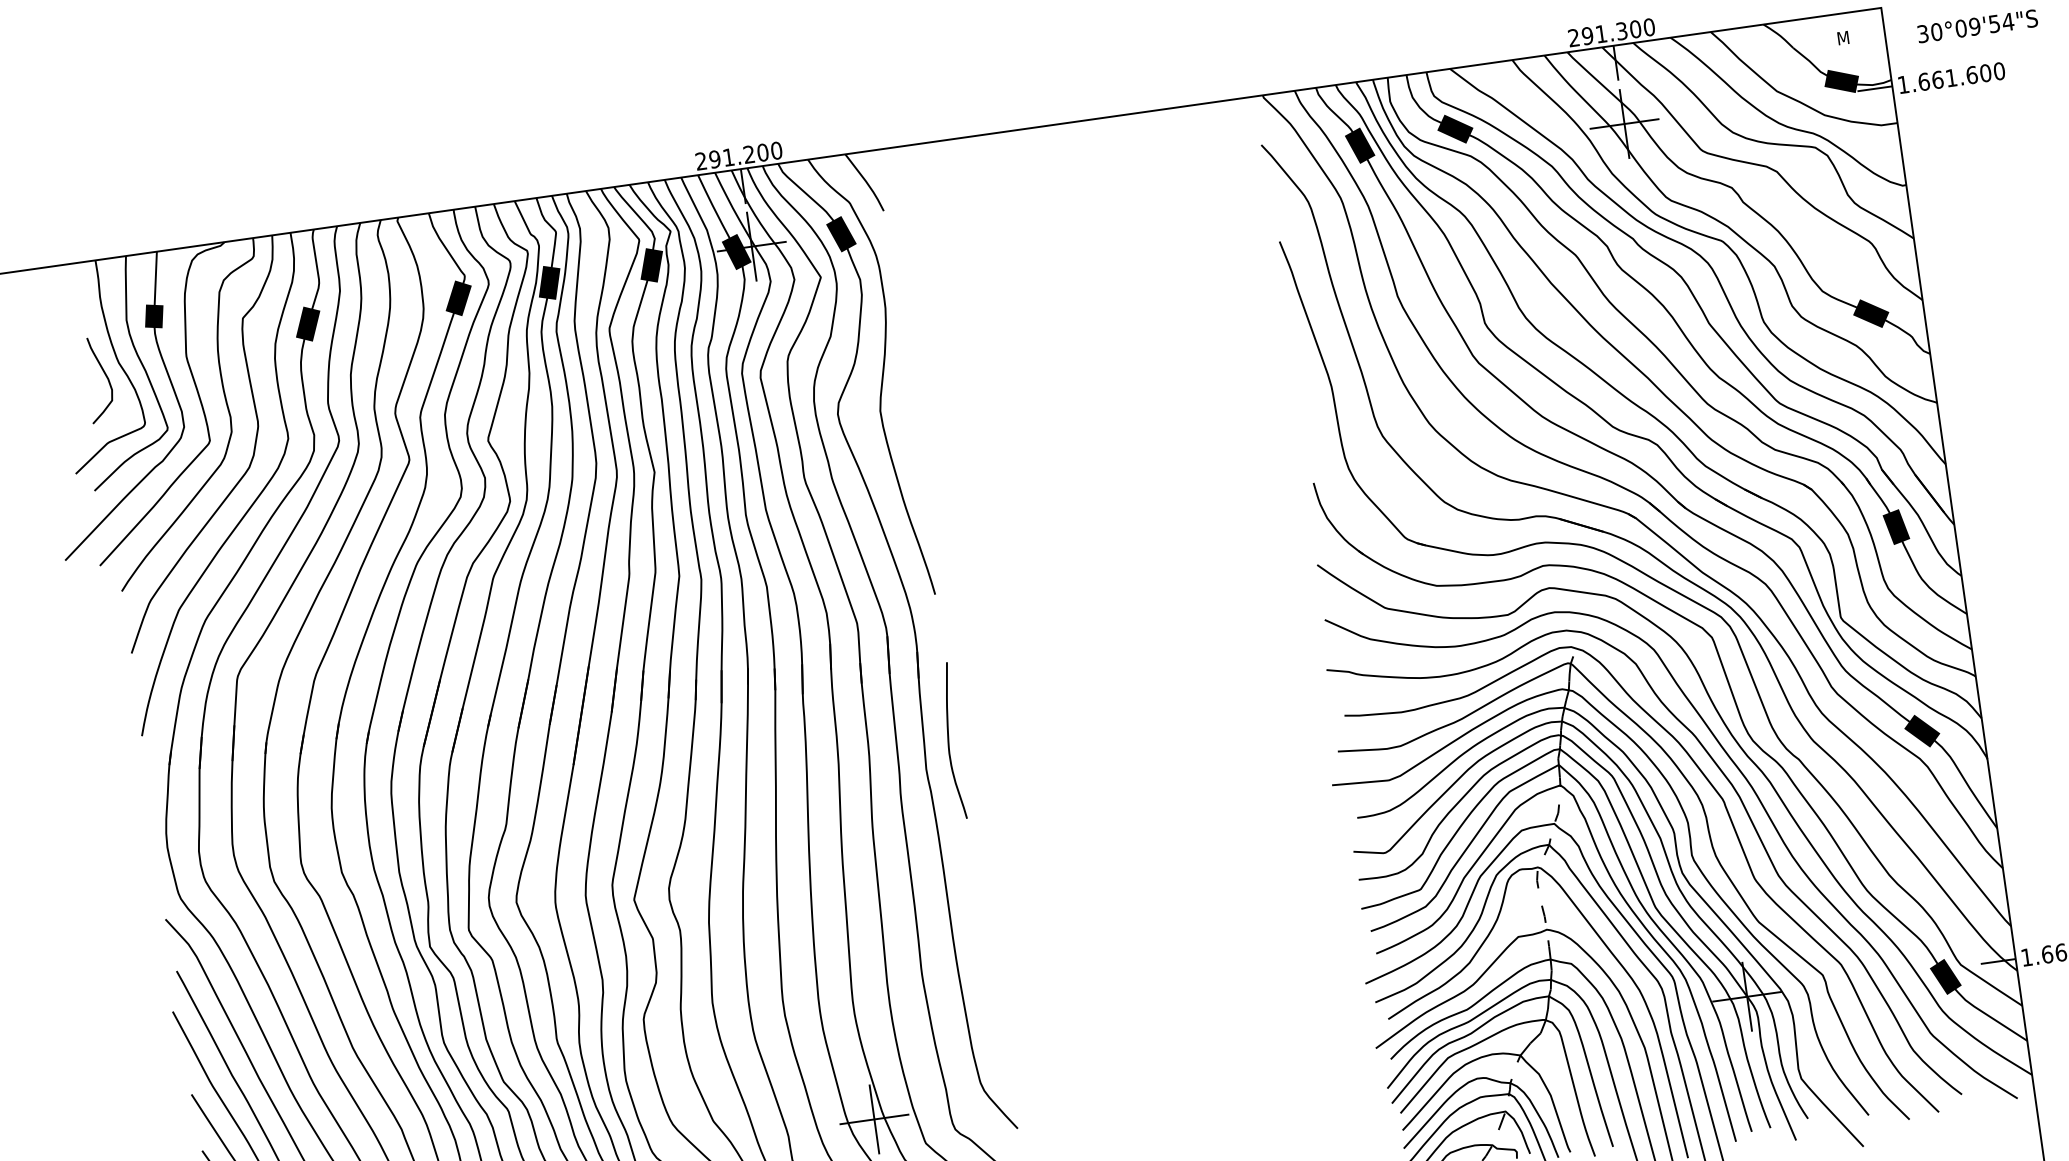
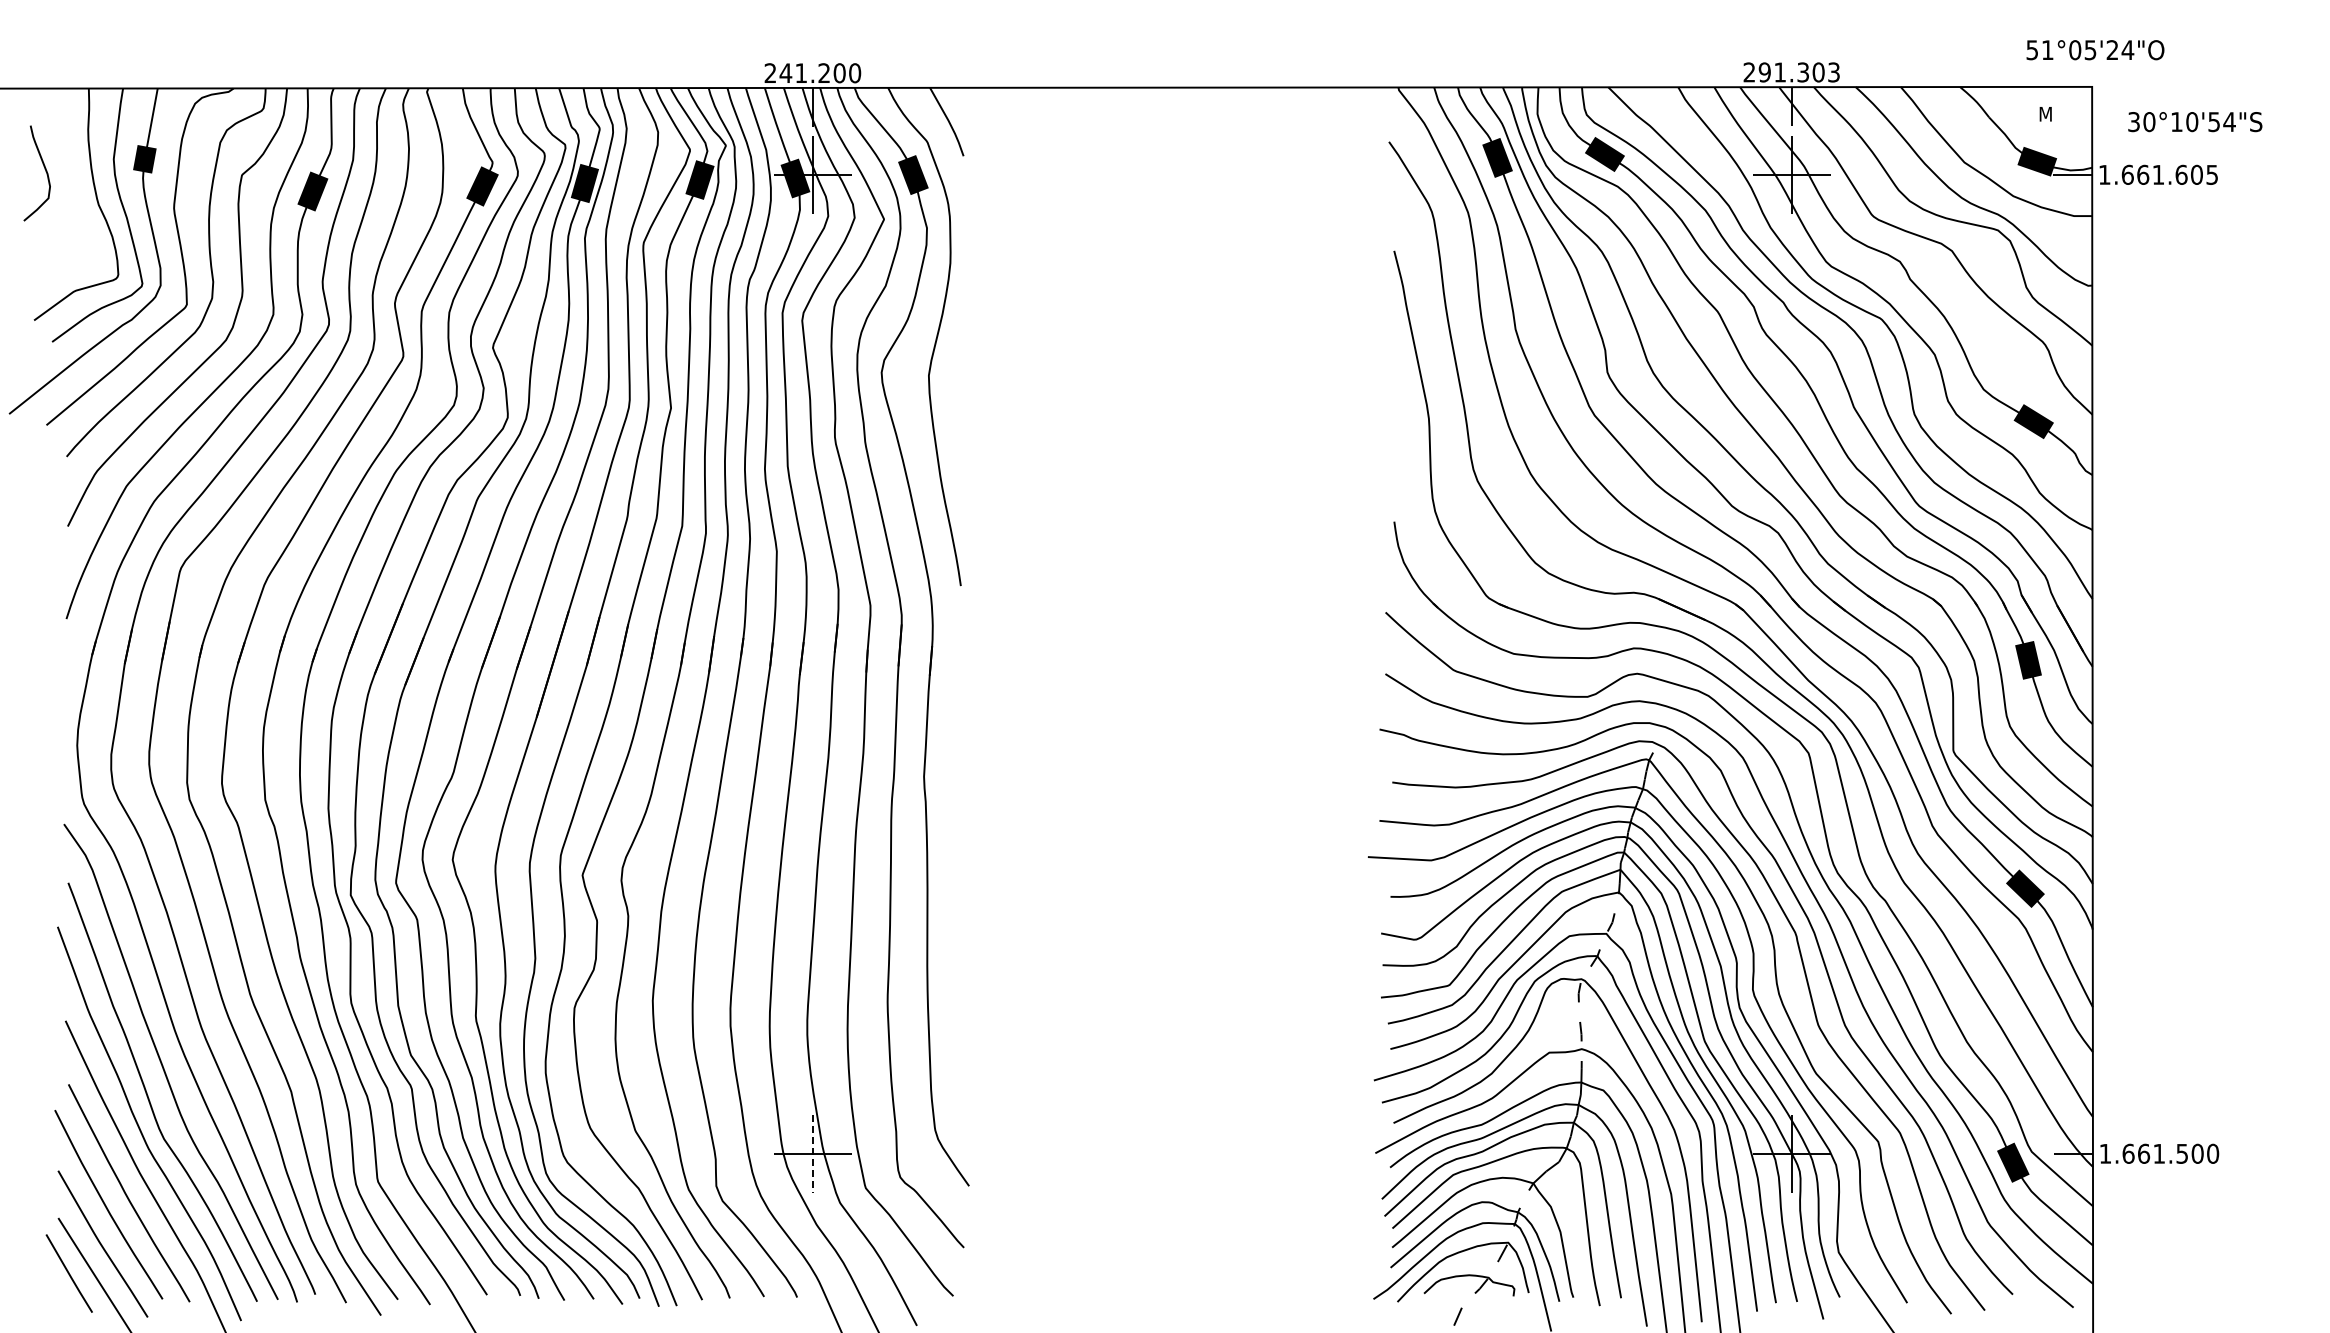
text: (1649, 27) -> (1834, 72), 291.300 -> 291.303
text: (1968, 28) -> (2184, 122), 30°09'54"S -> 30°10'54"S
text: (1999, 70) -> (2212, 174), 1.661.600 -> 1.661.605
text: (714, 159) -> (785, 73), 291.200 -> 241.200
curve: (104, 375) -> (44, 169), moved
curve: (949, 741) -> (953, 749), removed
line: (874, 1120) -> (812, 1154), solid -> dashed

